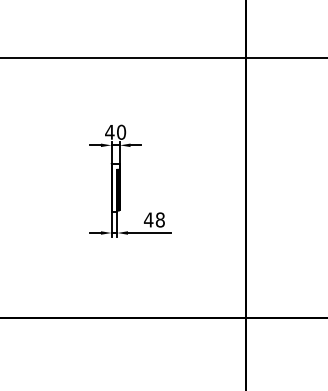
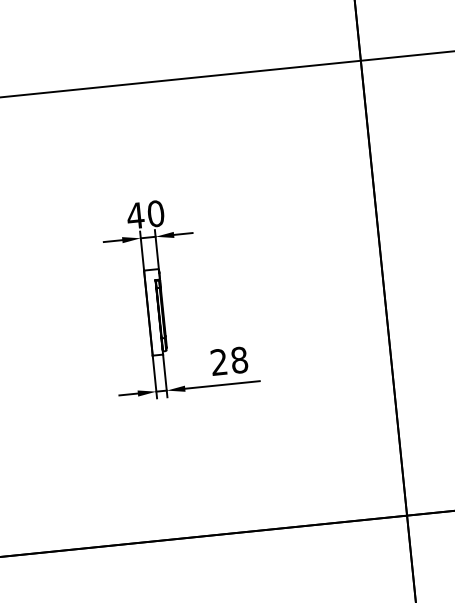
text: (148, 219) -> (218, 361), 48 -> 28

